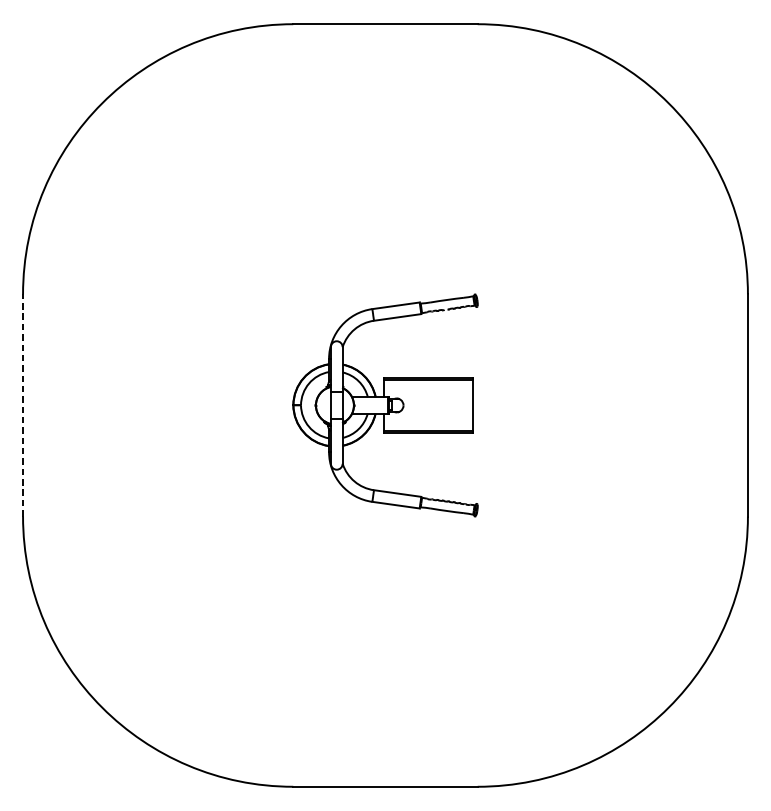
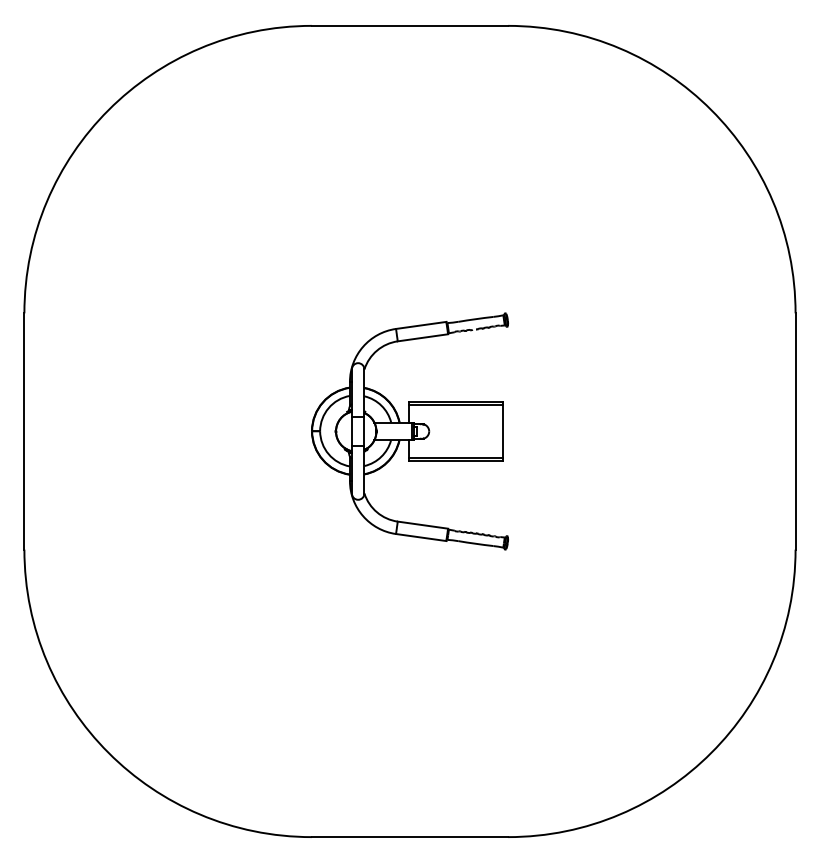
line: (23, 405) -> (24, 431), dashed -> solid

